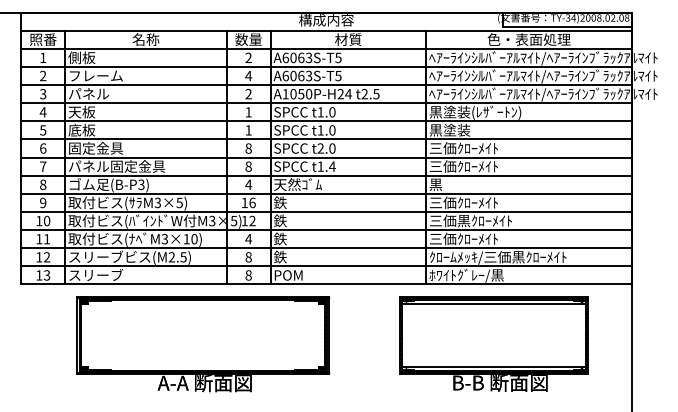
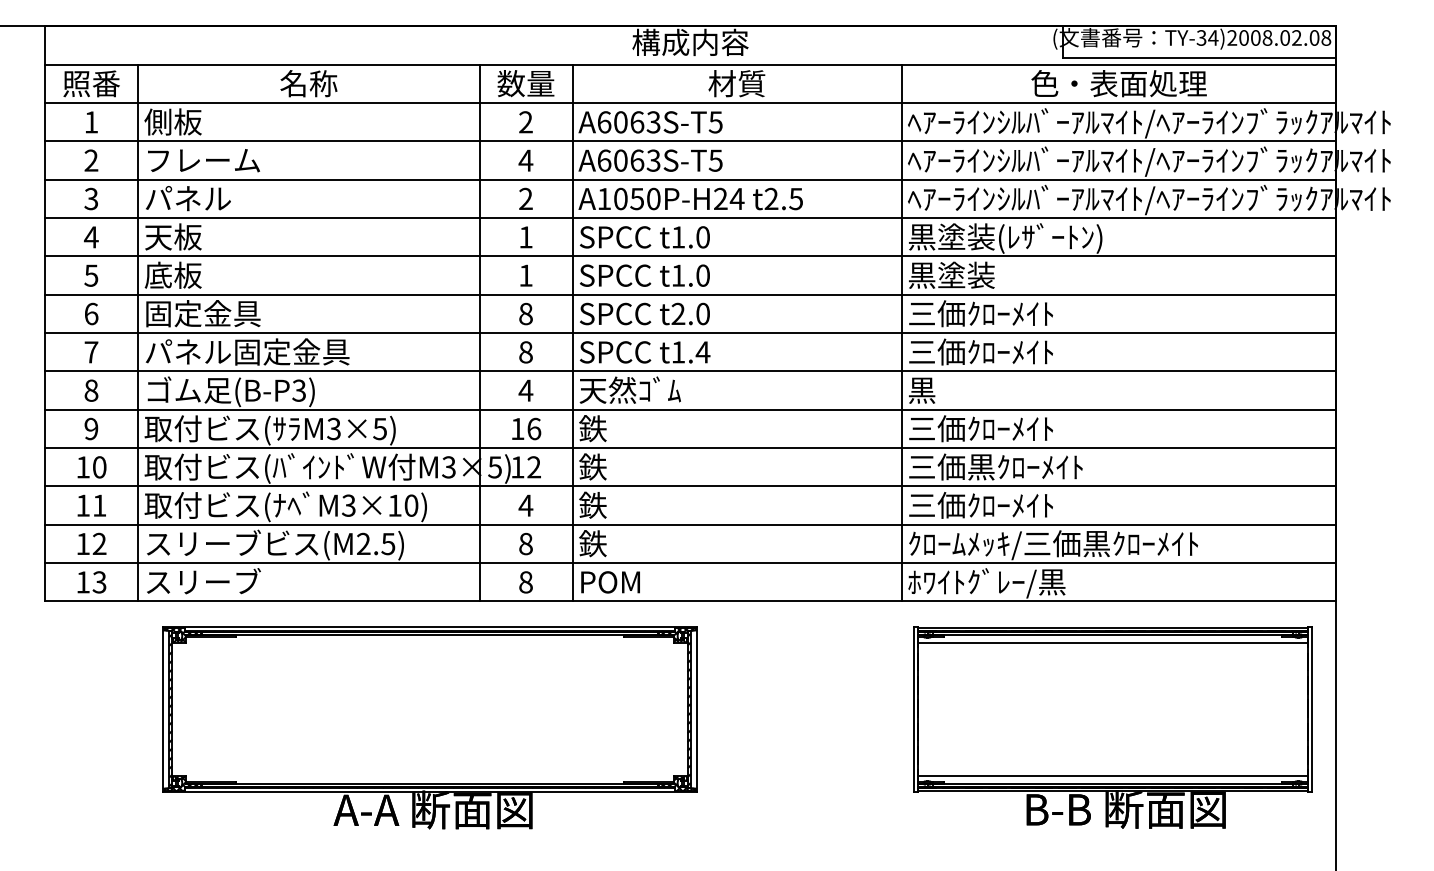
part: (493, 343) -> (1111, 726), moved

